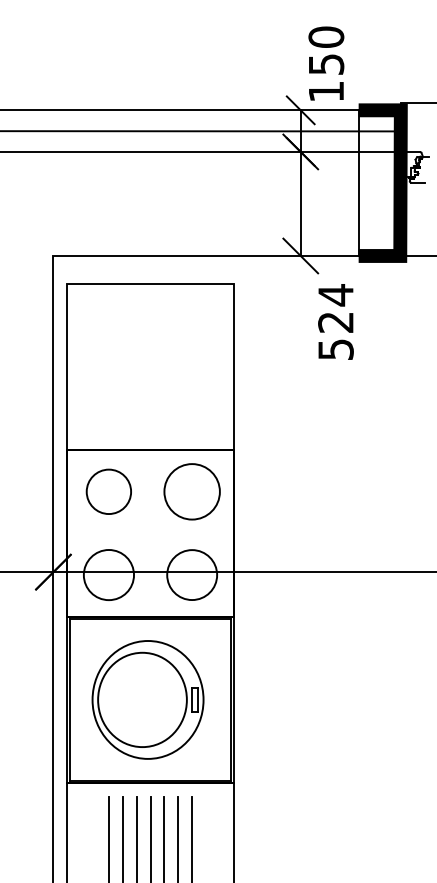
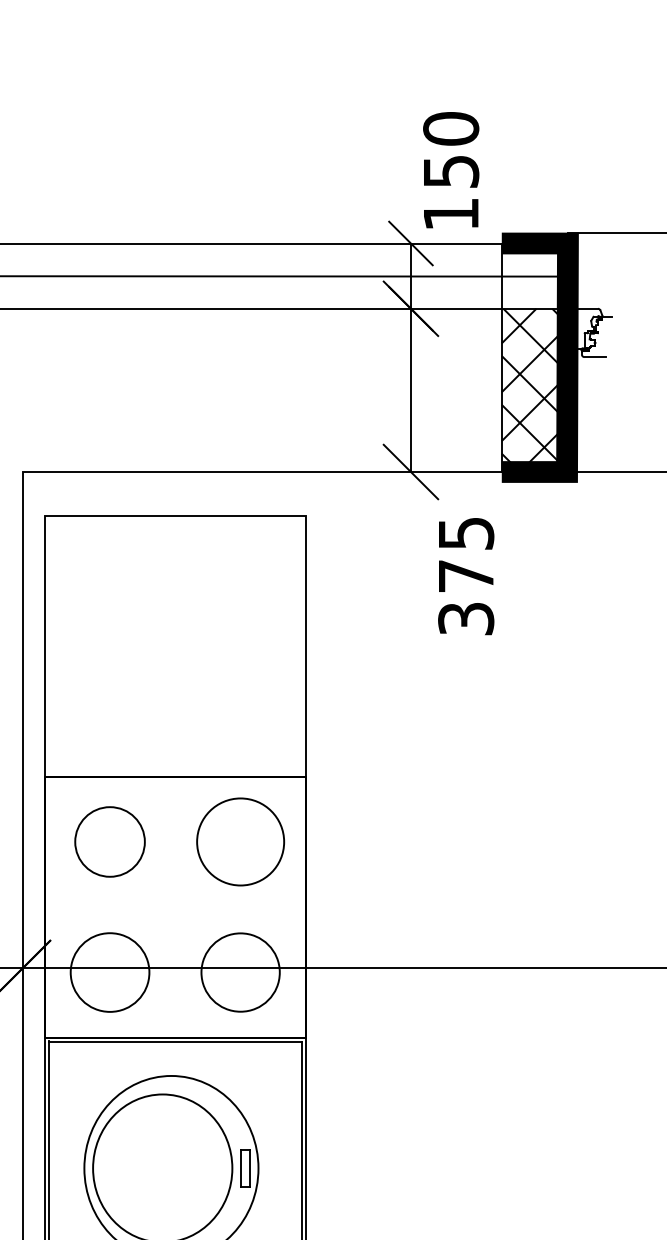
hatch: (379, 203) -> (534, 389), added
text: (335, 321) -> (465, 574), 524 -> 375

